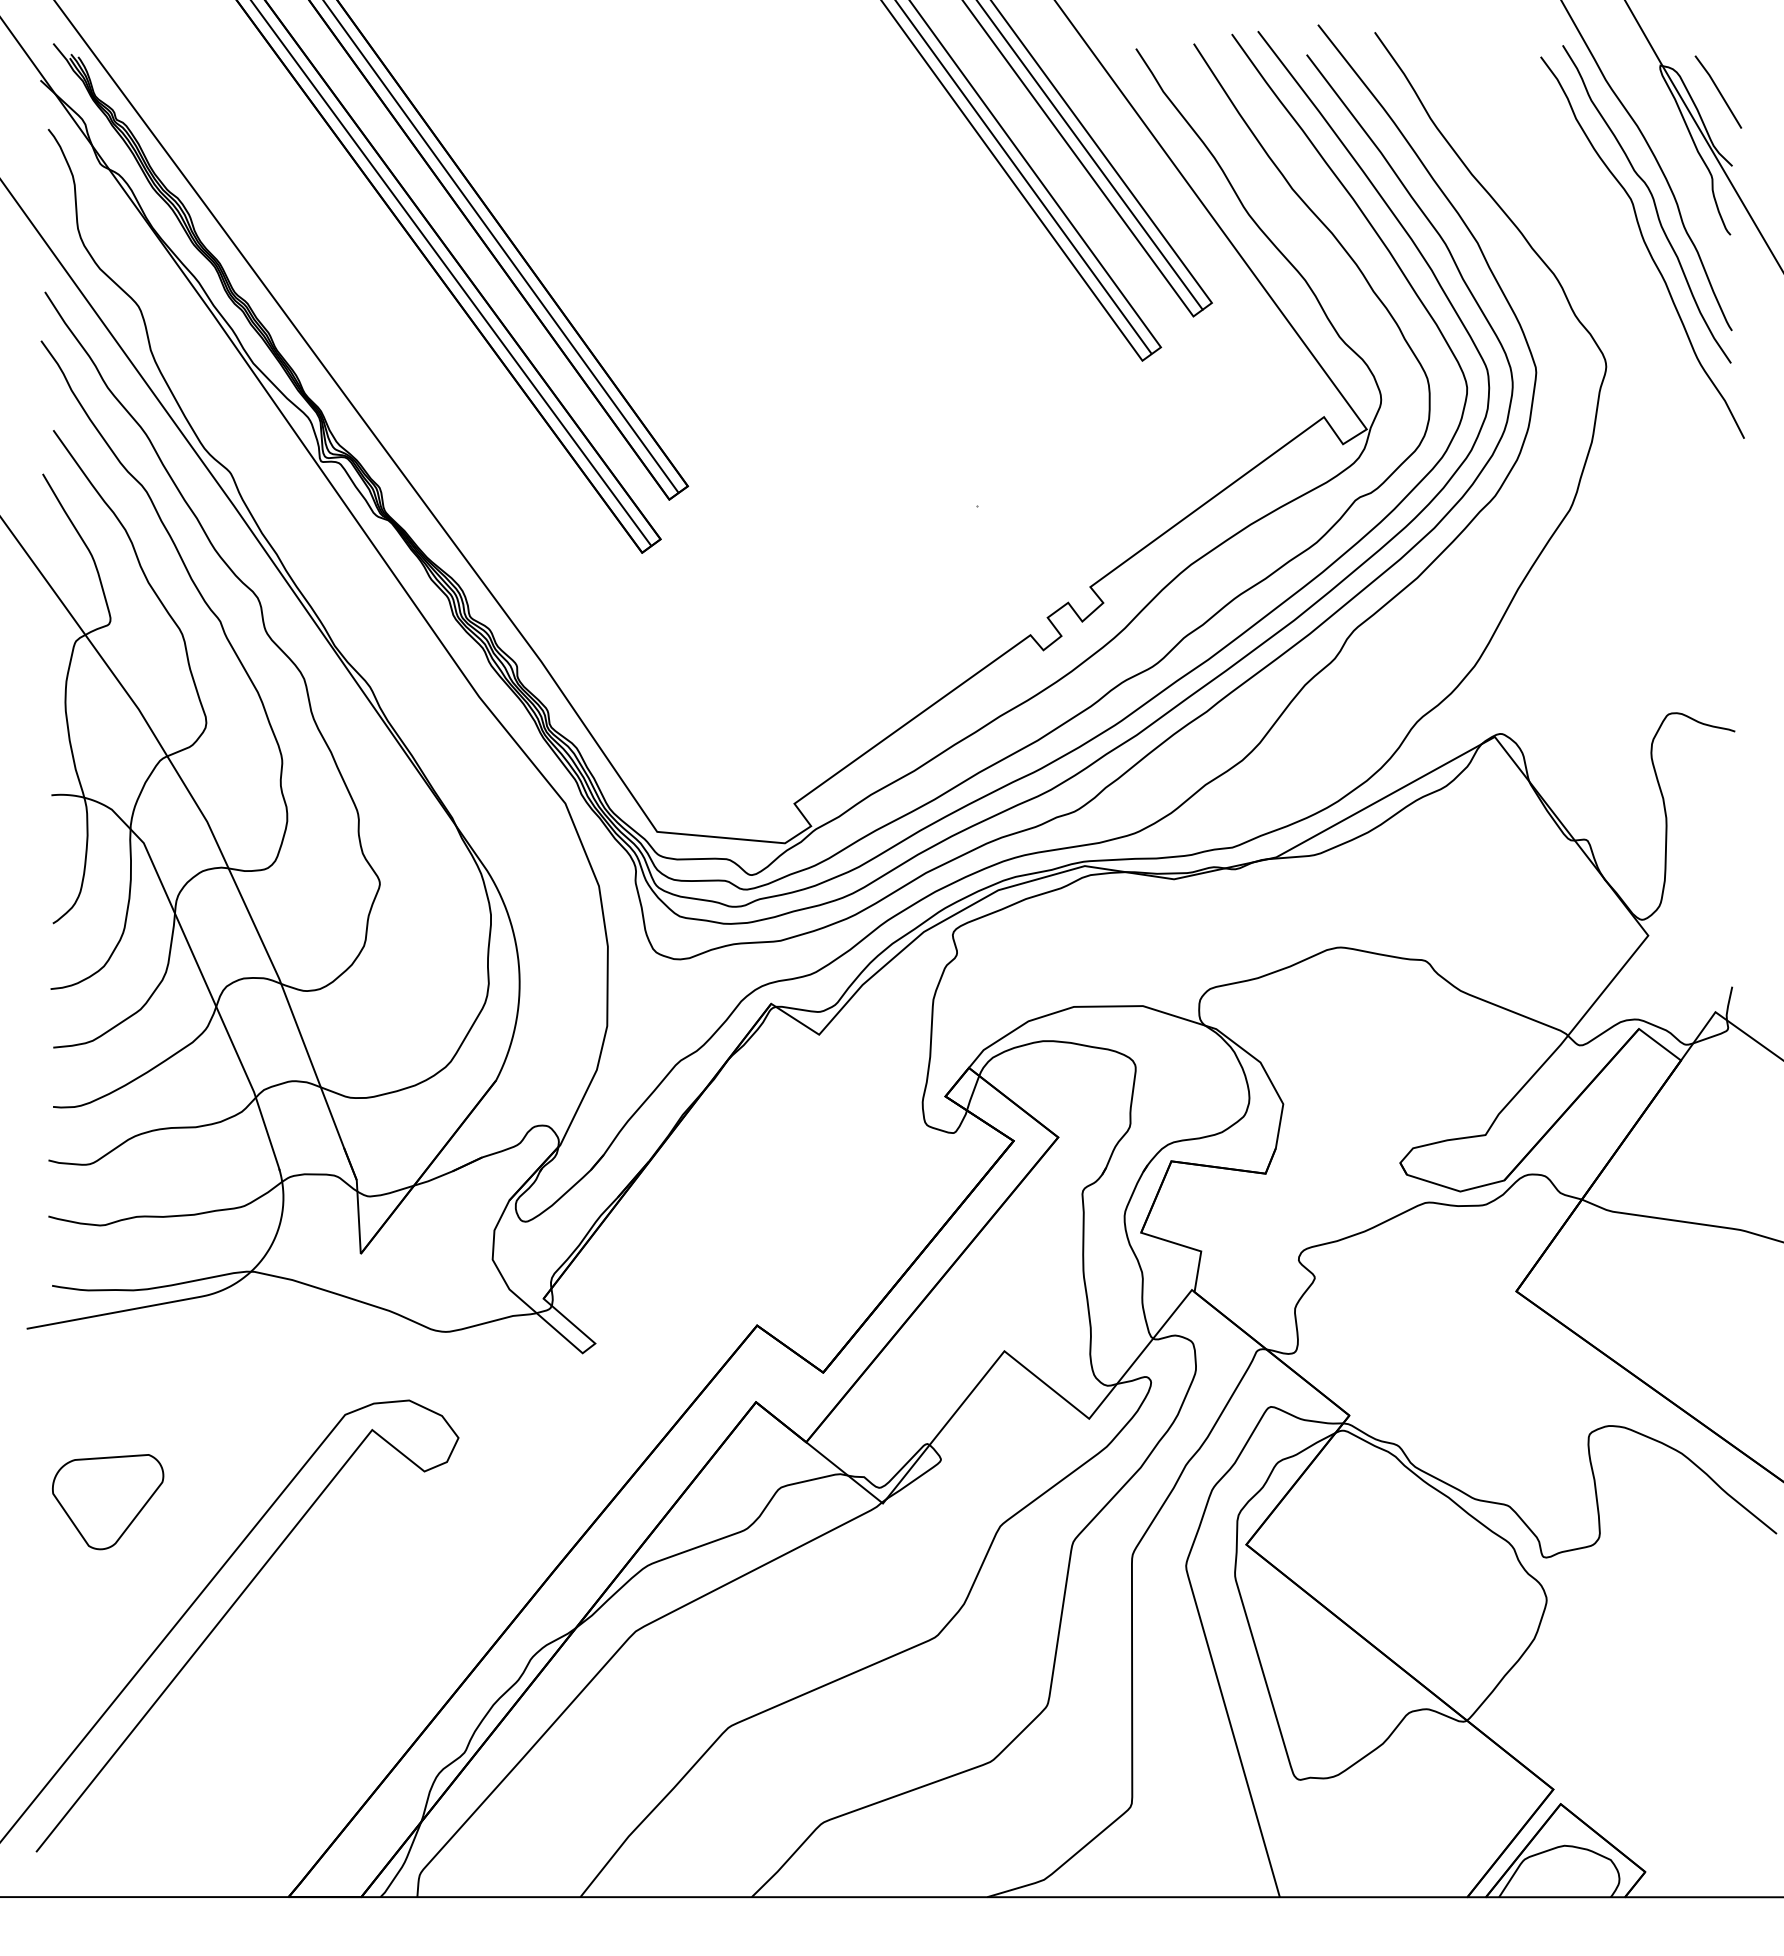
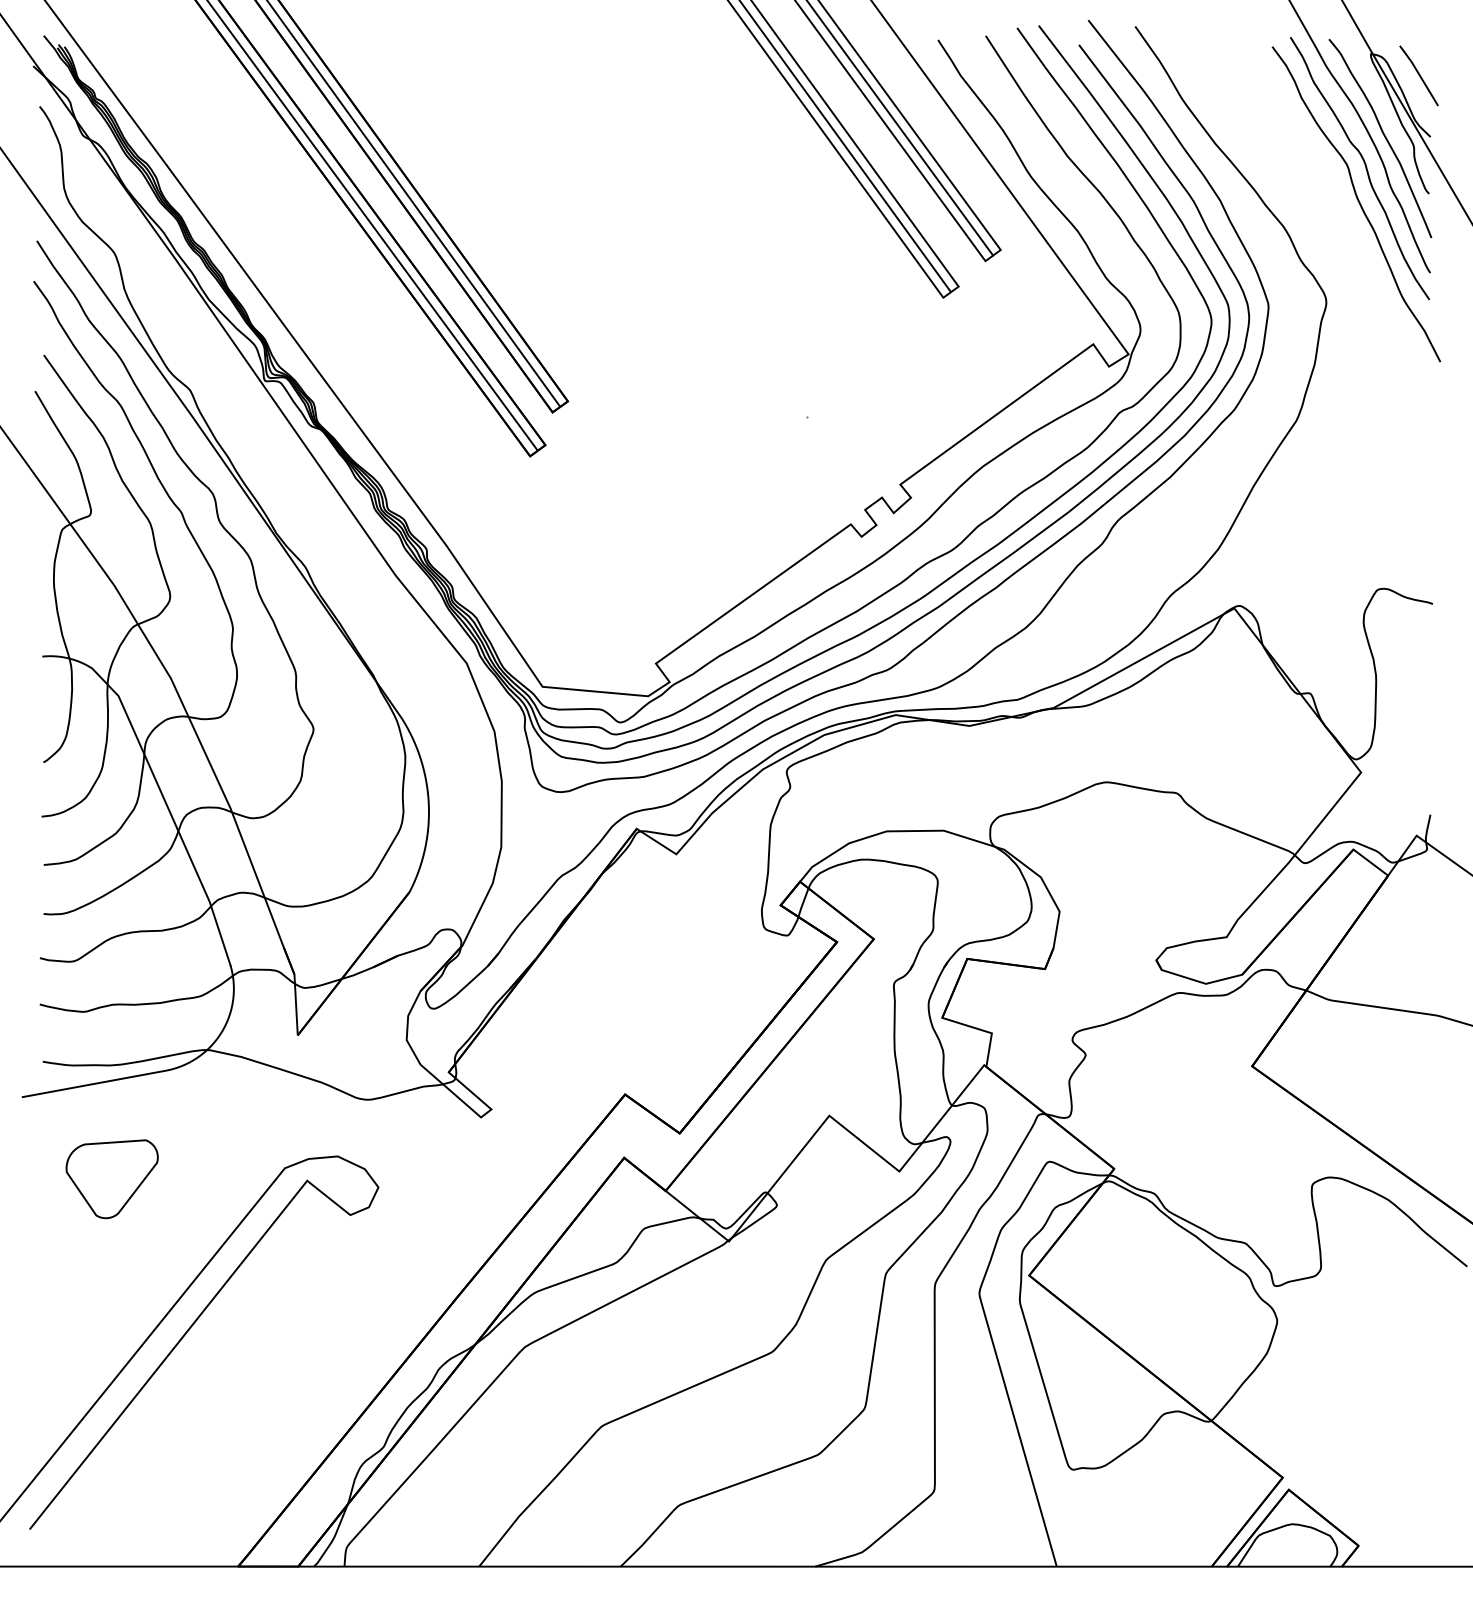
curve: (1675, 164) -> (1383, 135), added
part: (108, 1502) -> (112, 1179), moved

